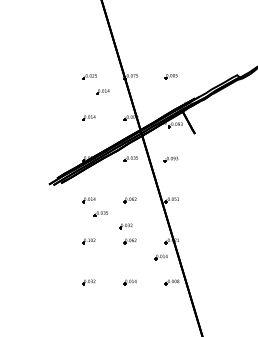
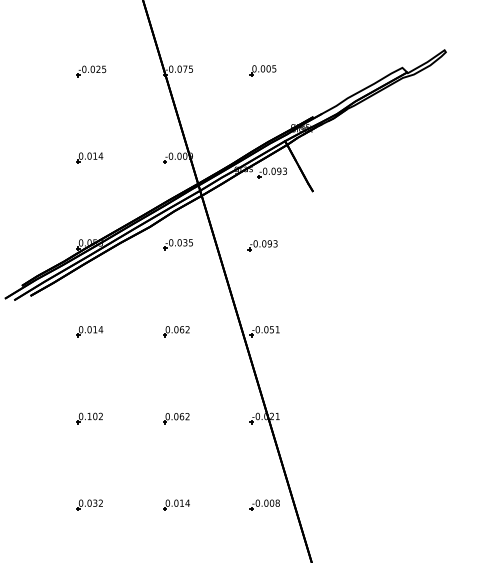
part: (102, 91) -> (117, 102), removed
part: (100, 213) -> (113, 359), removed
part: (125, 226) -> (166, 387), removed
part: (160, 257) -> (240, 452), removed

